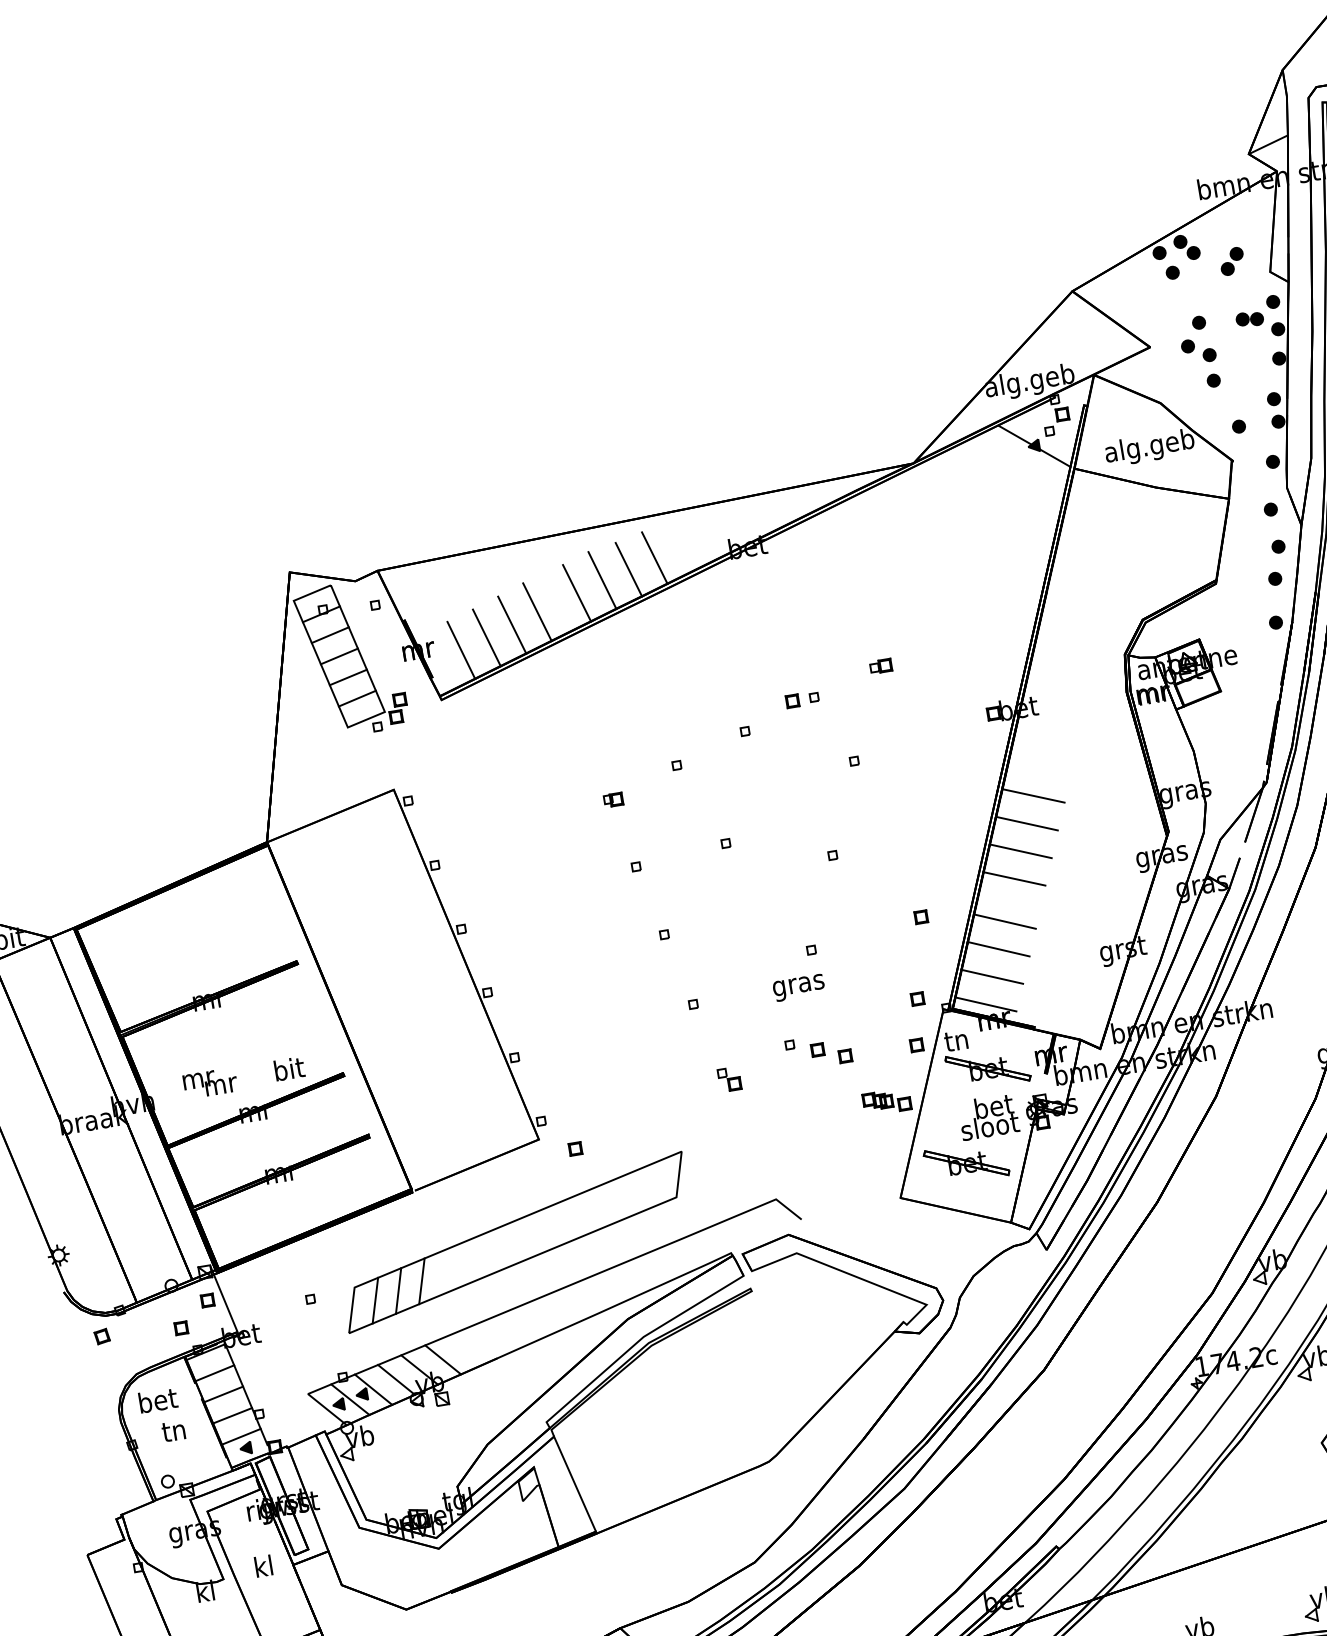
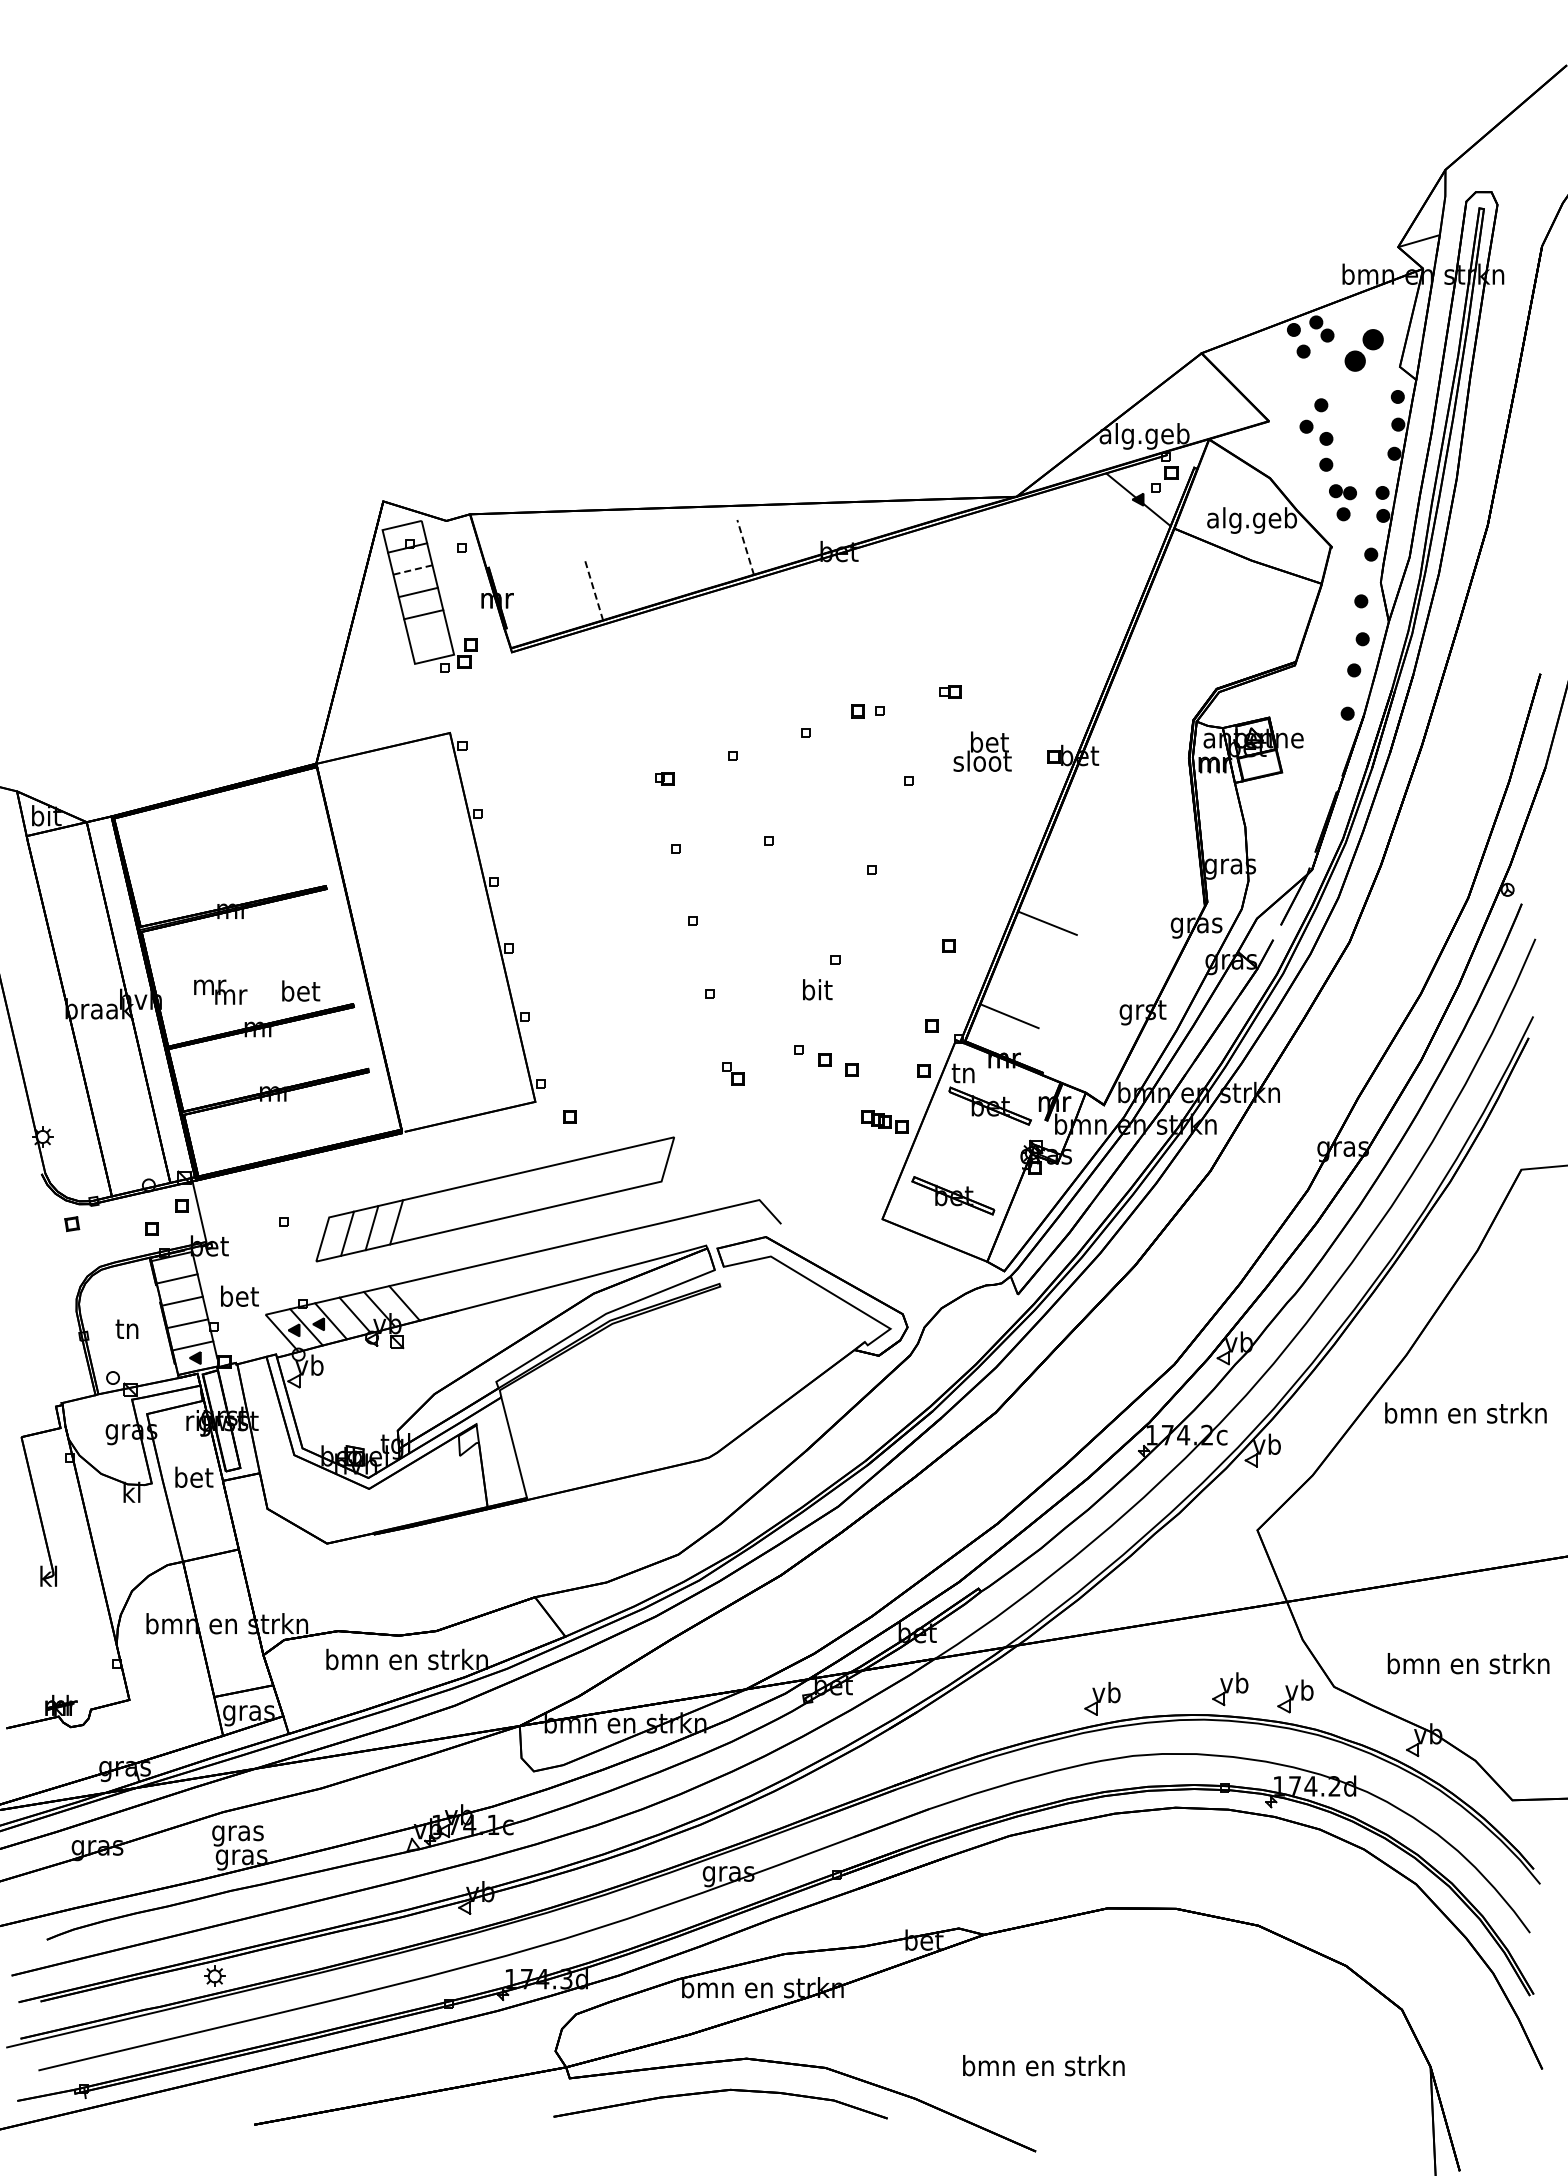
part: (1231, 260) -> (1363, 349), size x1.6
part: (1249, 319) -> (1342, 492), moved
line: (654, 558) -> (745, 547), solid -> dashed
line: (628, 569) -> (717, 554), removed
line: (602, 580) -> (690, 560), removed
line: (577, 593) -> (663, 569), removed
line: (536, 612) -> (620, 581), removed
line: (512, 625) -> (594, 590), solid -> dashed
line: (329, 635) -> (412, 570), solid -> dashed
line: (486, 637) -> (566, 598), removed
line: (461, 650) -> (539, 606), removed
line: (356, 698) -> (428, 636), removed
line: (1033, 795) -> (1079, 844), removed
line: (1026, 823) -> (1068, 870), removed
line: (1019, 850) -> (1057, 896), removed
line: (1004, 921) -> (1030, 963), removed
line: (997, 948) -> (1019, 989), removed
text: (798, 985) -> (816, 992), gras -> bit
line: (985, 1004) -> (998, 1042), removed
text: (289, 1068) -> (301, 990), bit -> bet
text: (988, 1116) -> (982, 751), moved
text: (157, 1399) -> (239, 1295), moved
text: (264, 1565) -> (194, 1476), kl -> bet

